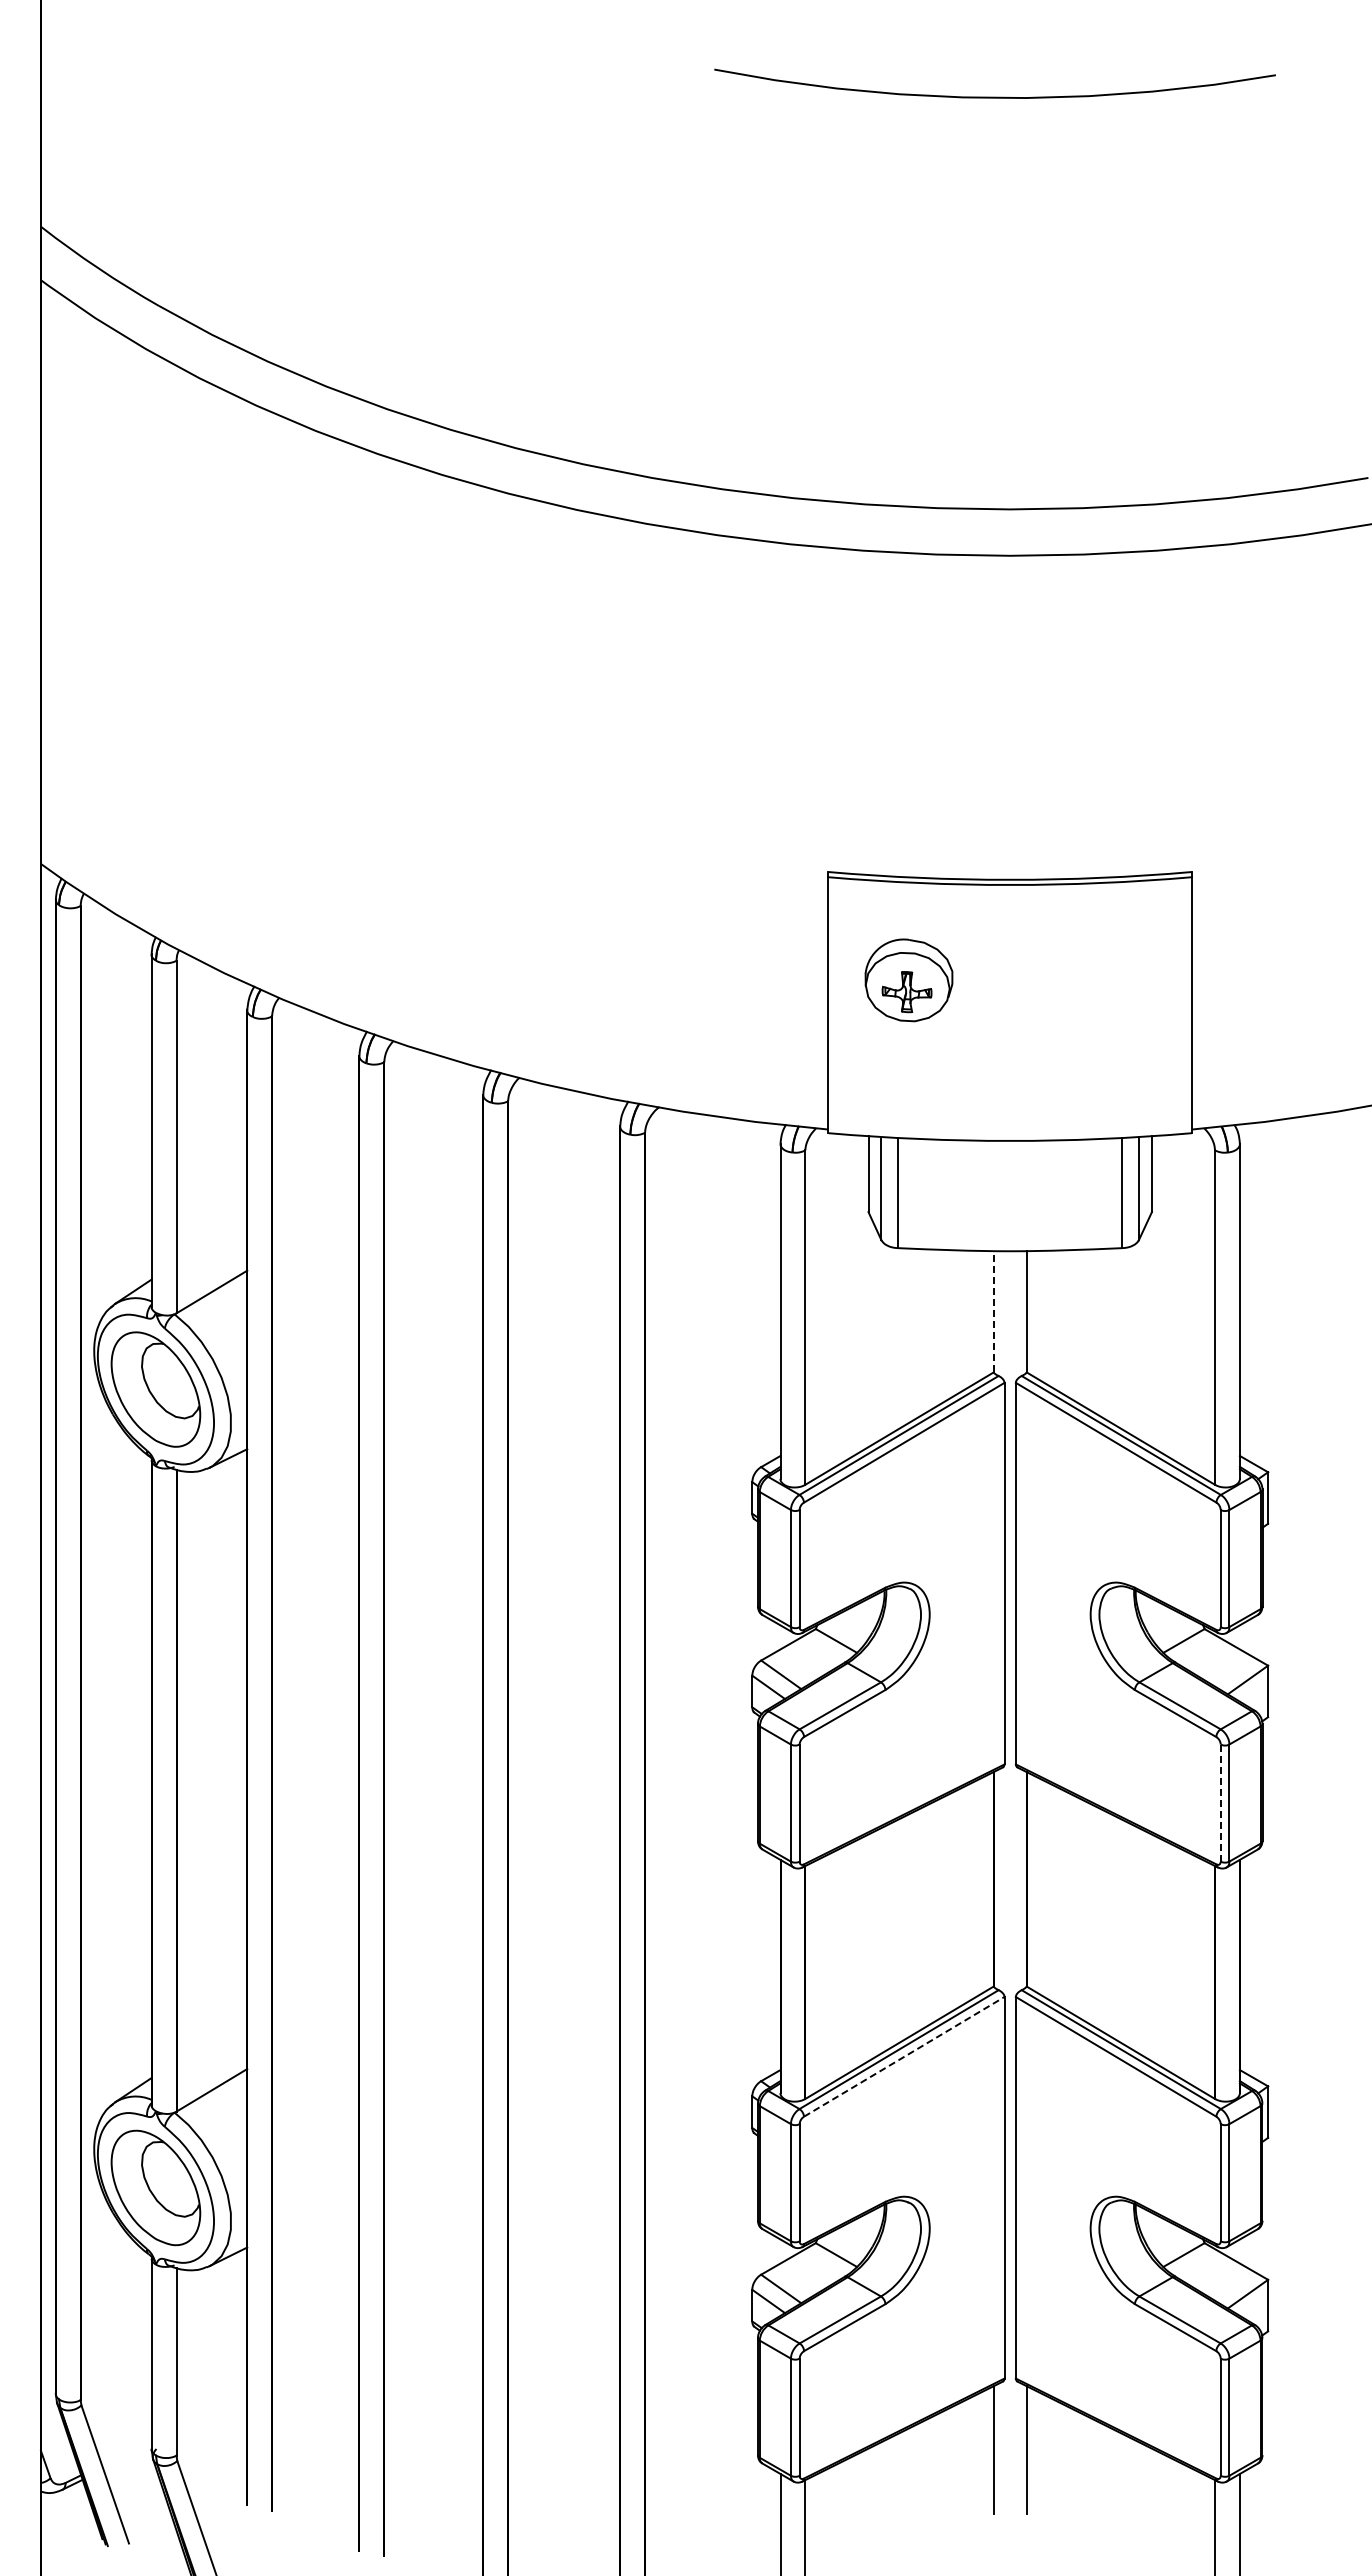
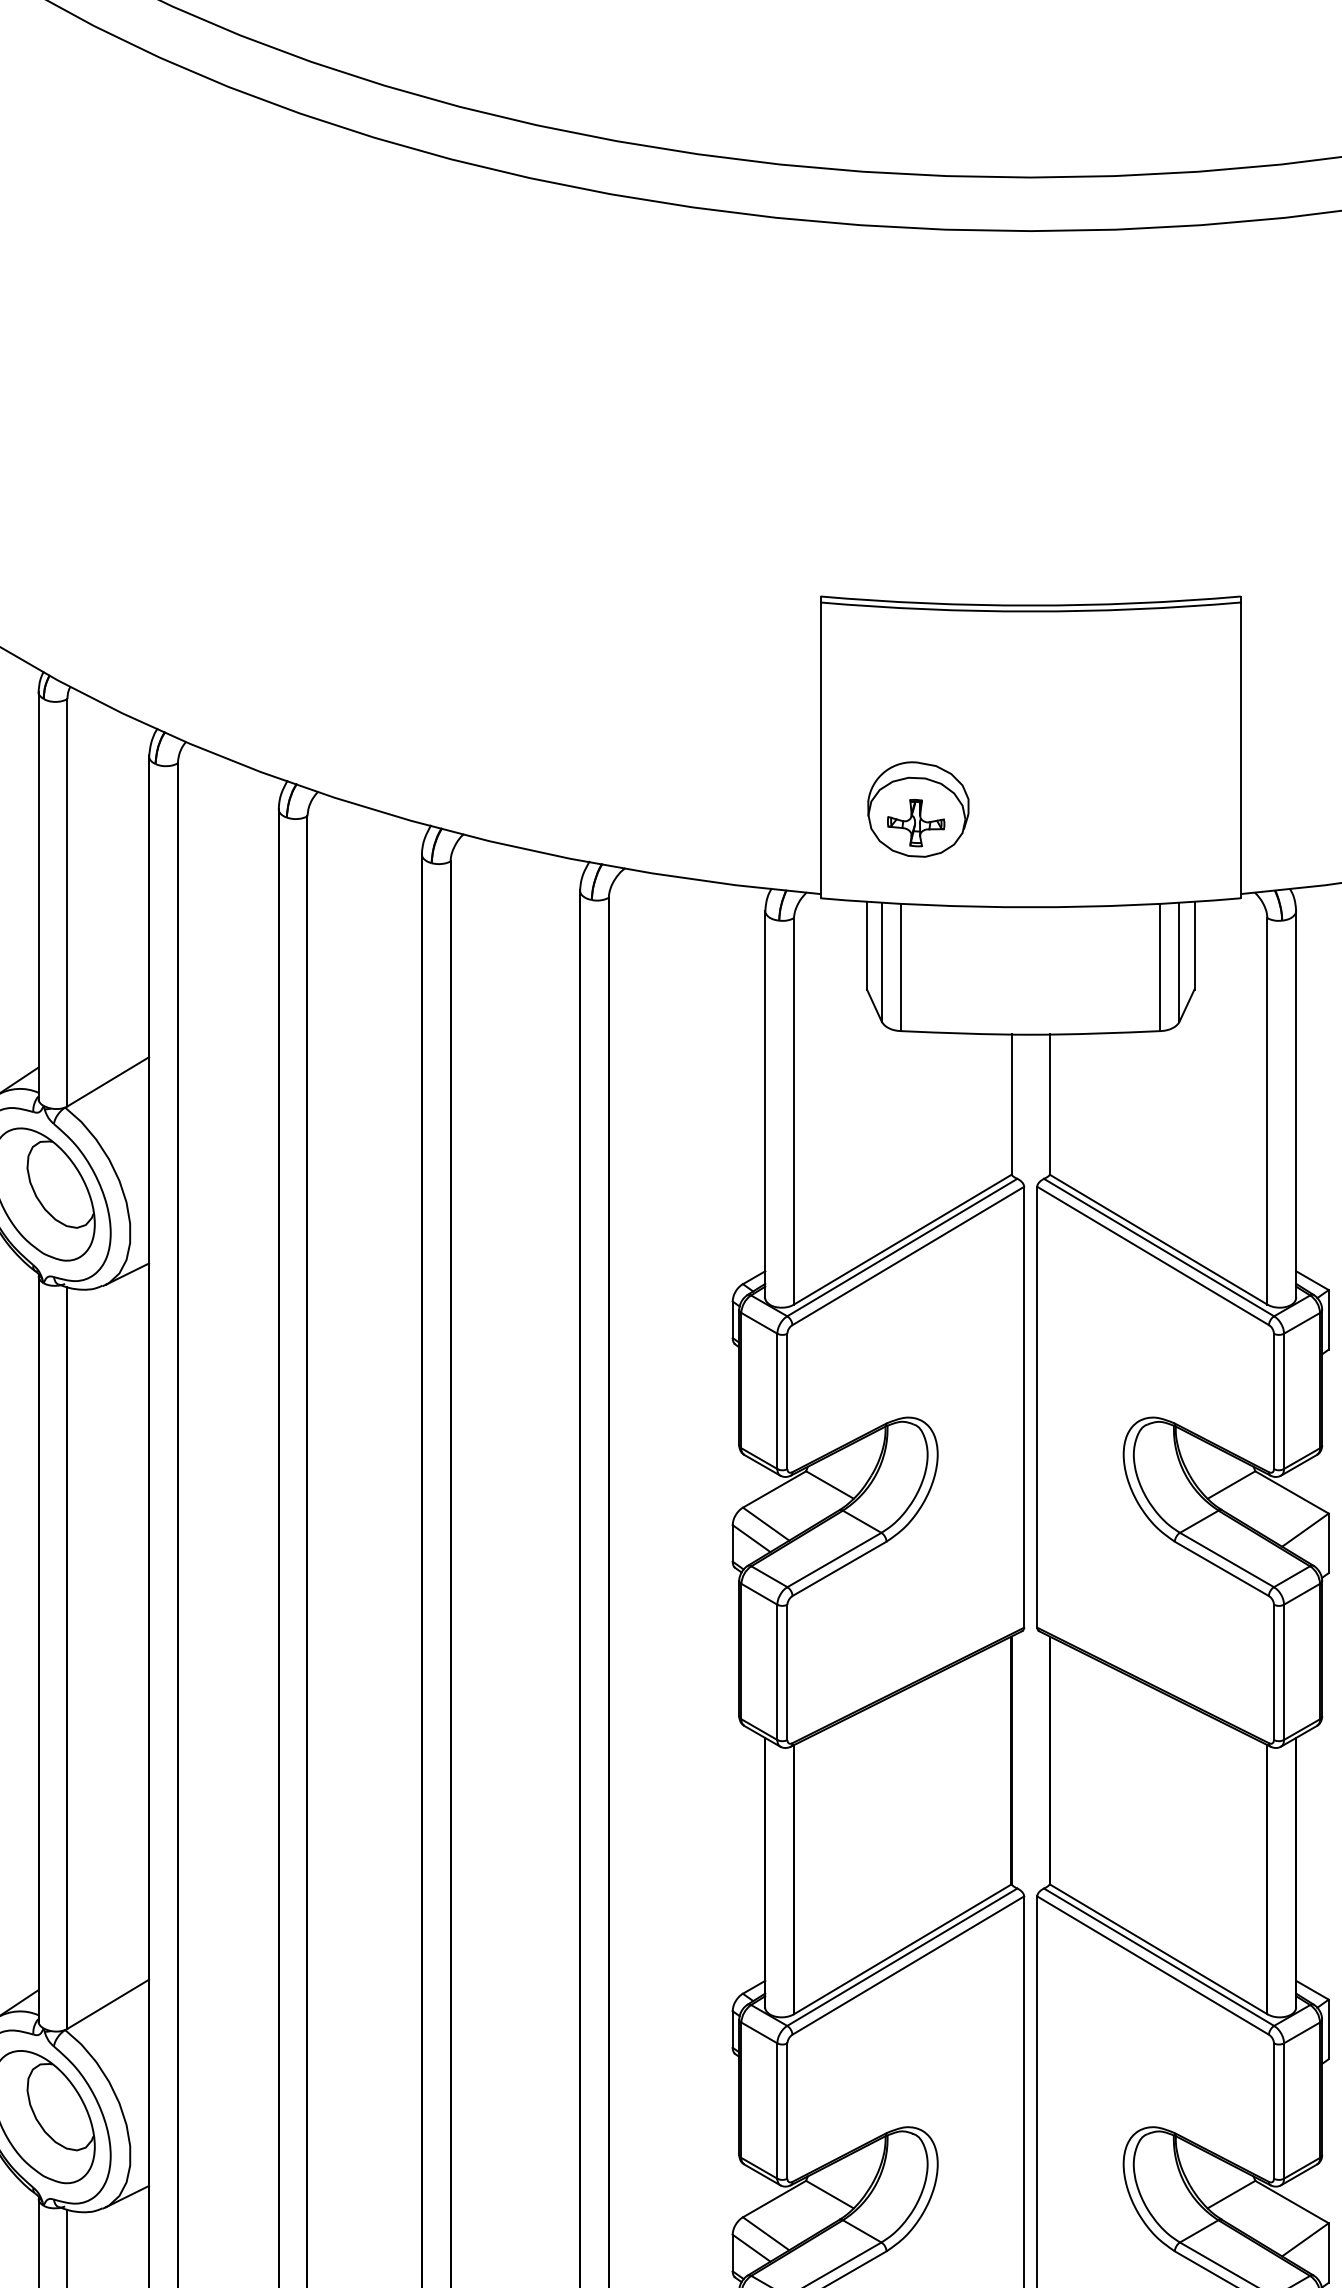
part: (908, 980) -> (917, 809), moved
line: (993, 1311) -> (1011, 1104), dashed -> solid
line: (1220, 1803) -> (1273, 1672), dashed -> solid
line: (904, 2056) -> (908, 1965), dashed -> solid

